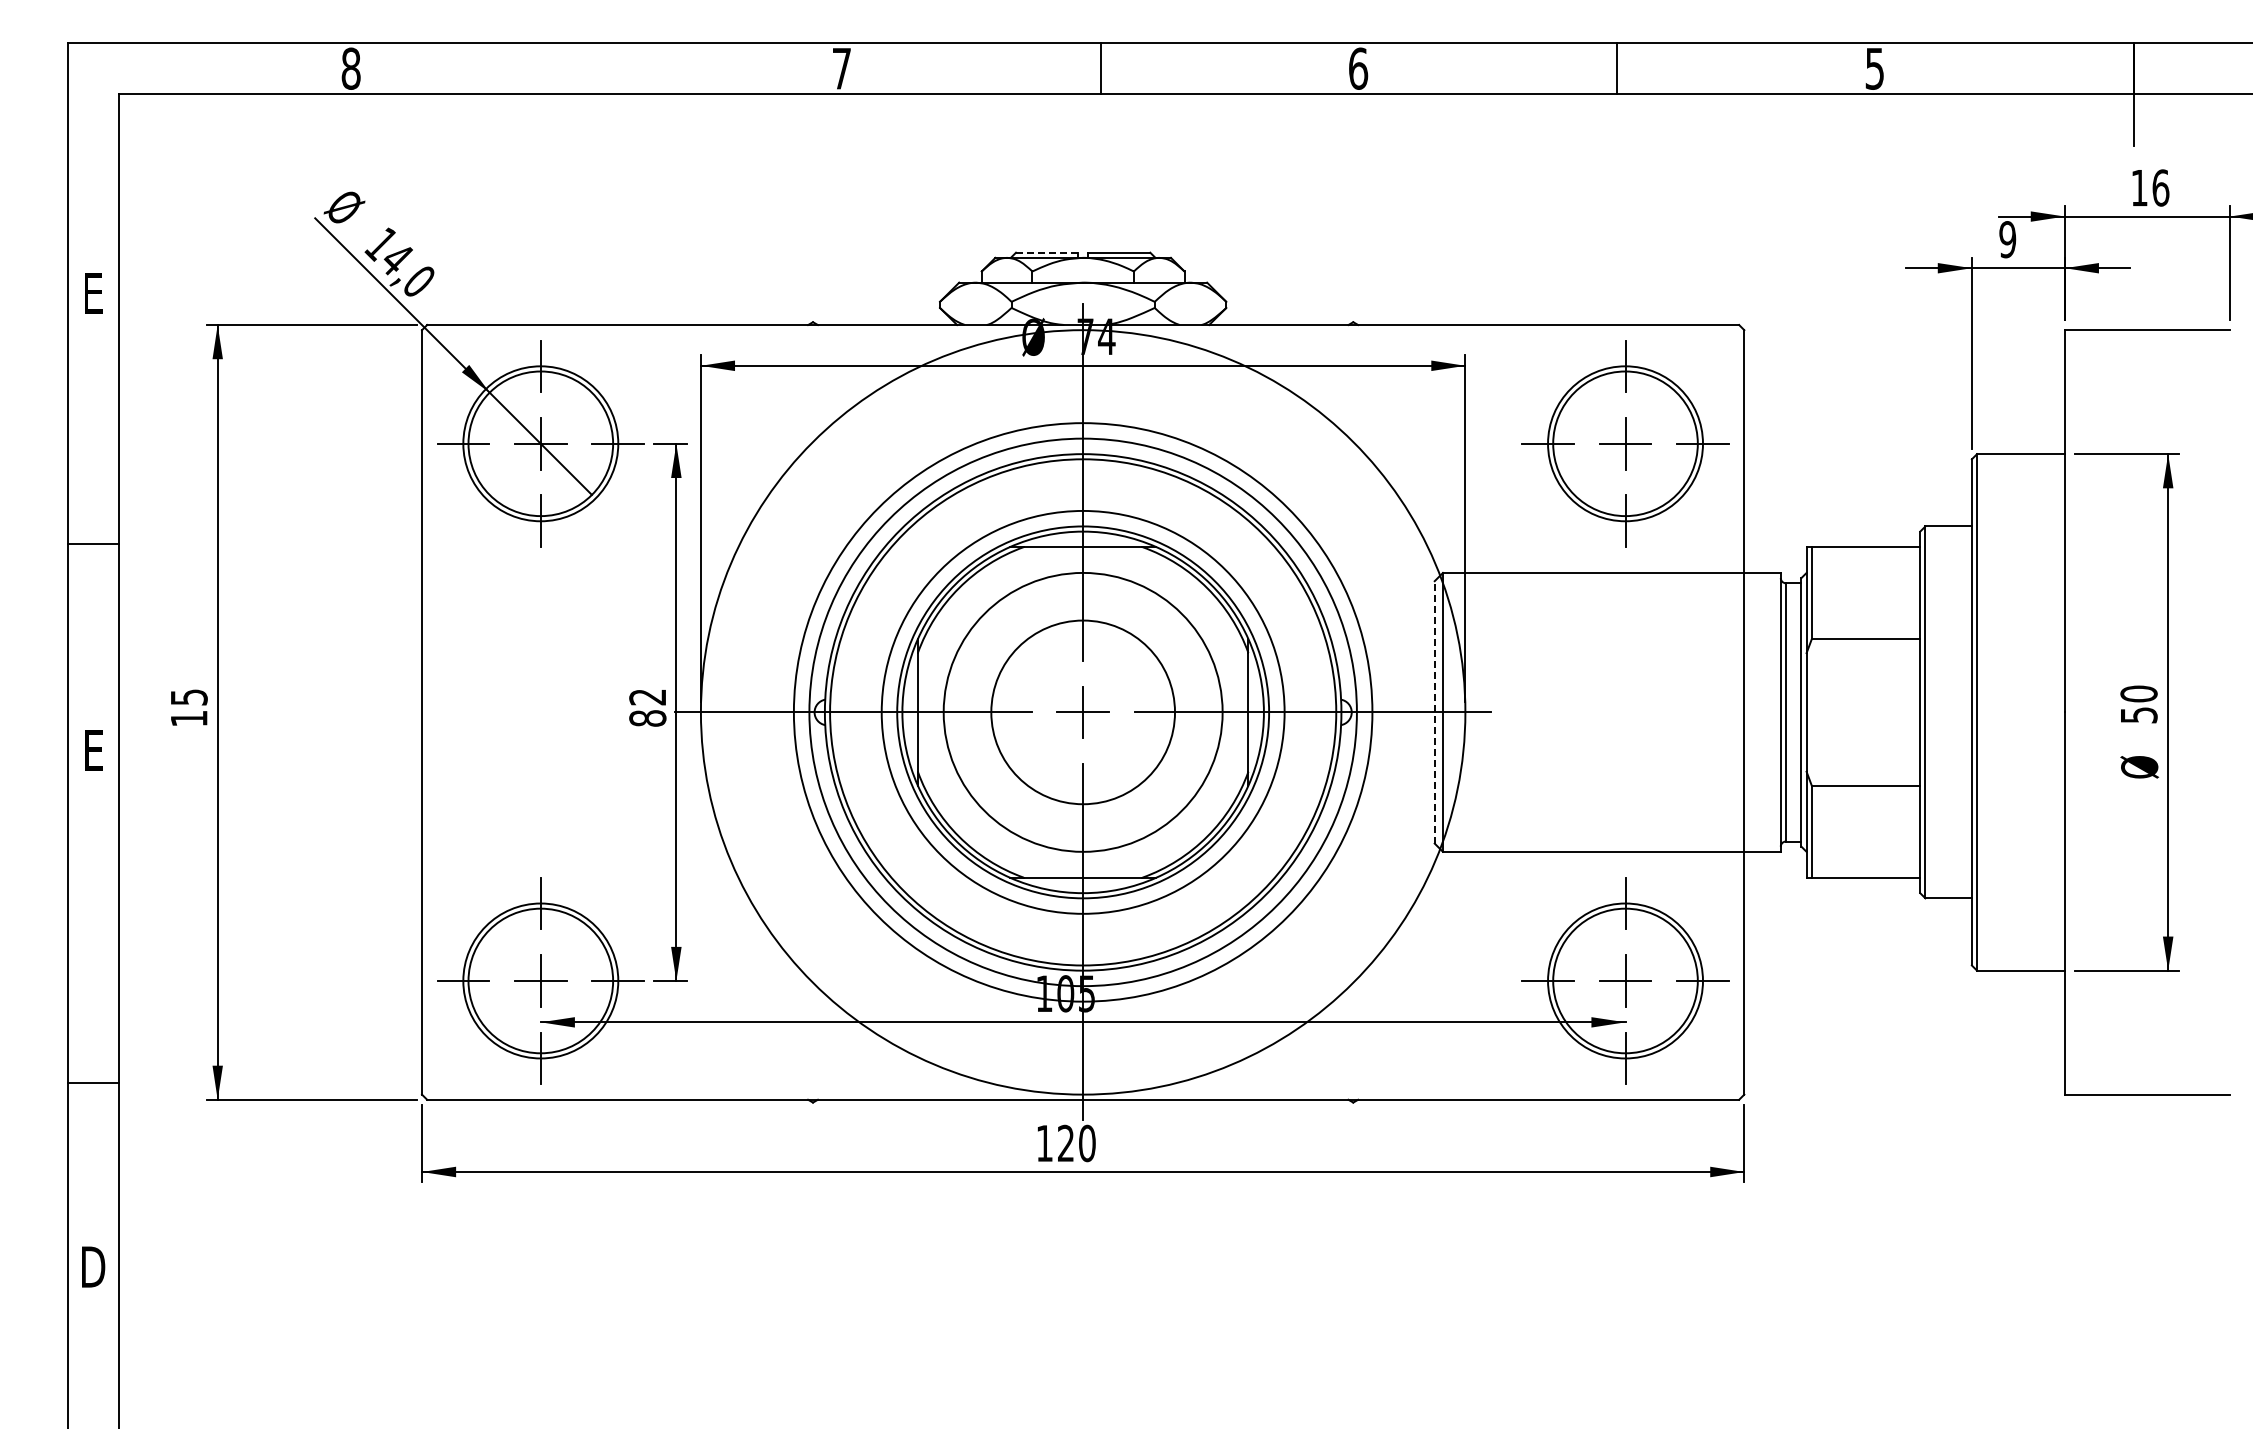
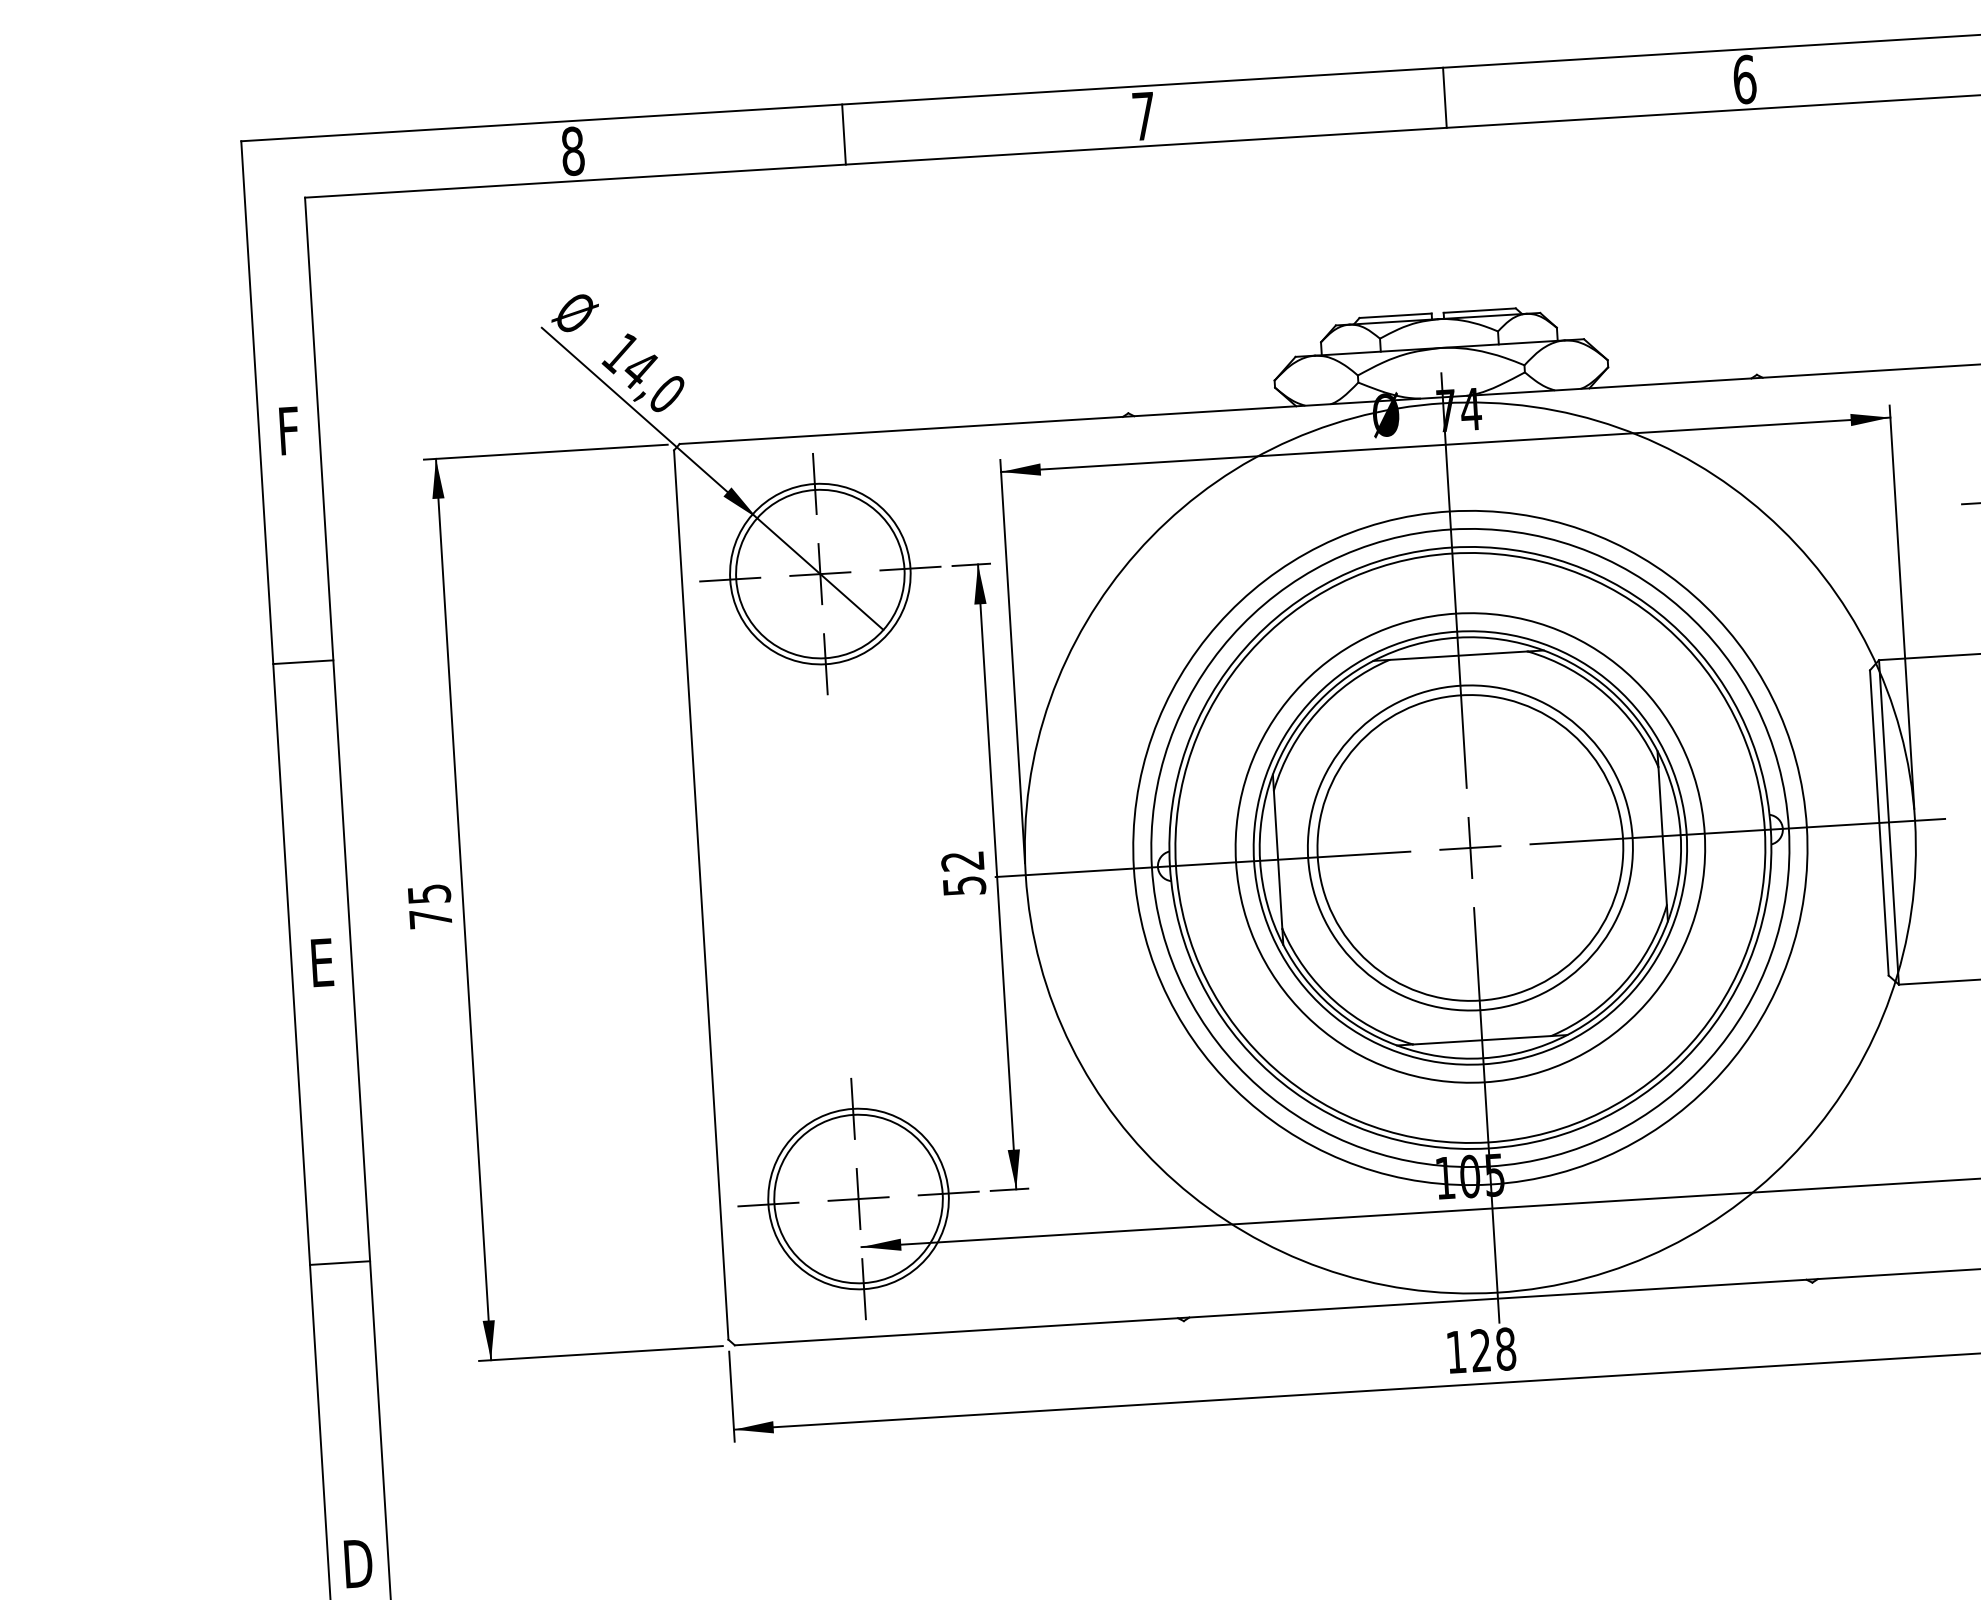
line: (584, 68) -> (844, 134), added
line: (1047, 252) -> (1396, 315), dashed -> solid
text: (93, 293) -> (289, 431), E -> F
line: (93, 544) -> (303, 662), moved
line: (1434, 711) -> (1879, 821), dashed -> solid
circle: (1082, 712) -> (1469, 848), size x1.43
text: (189, 718) -> (431, 918), 15 -> 75
text: (647, 718) -> (964, 886), 82 -> 52
line: (93, 1082) -> (340, 1262), moved
text: (1087, 1143) -> (1506, 1349), 120 -> 128

